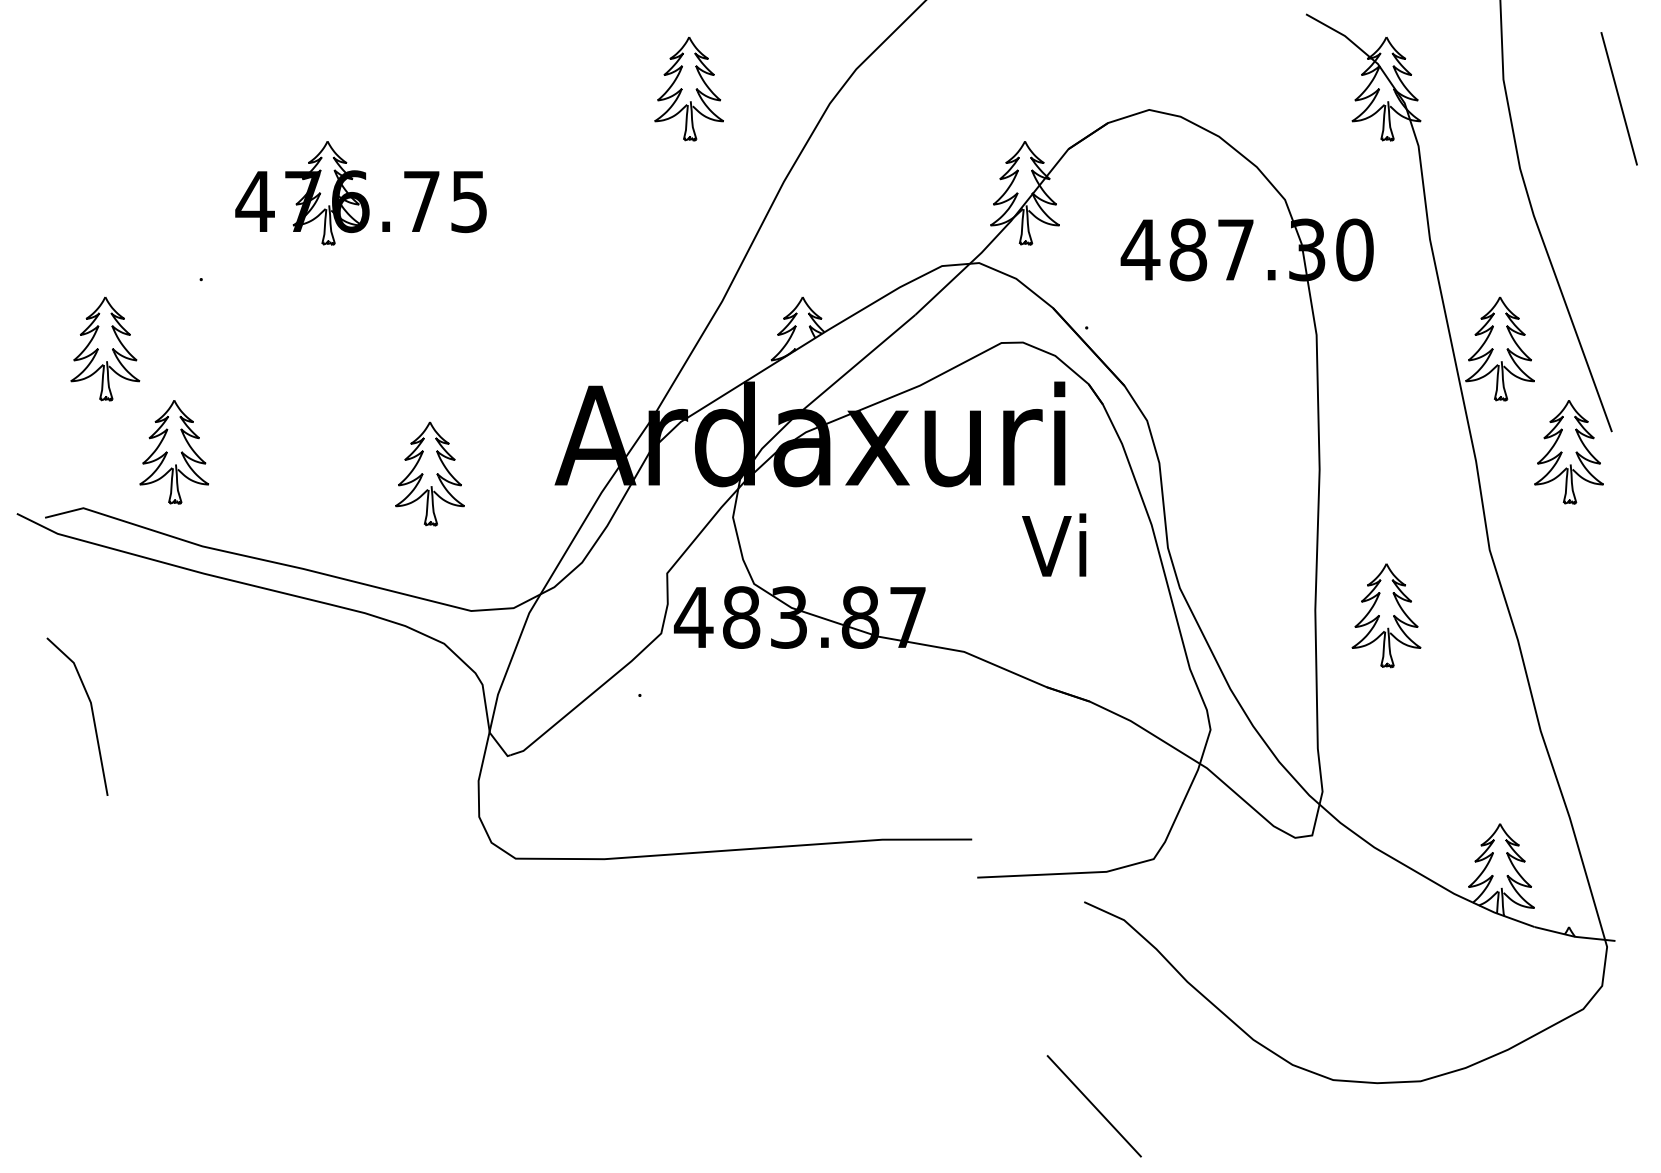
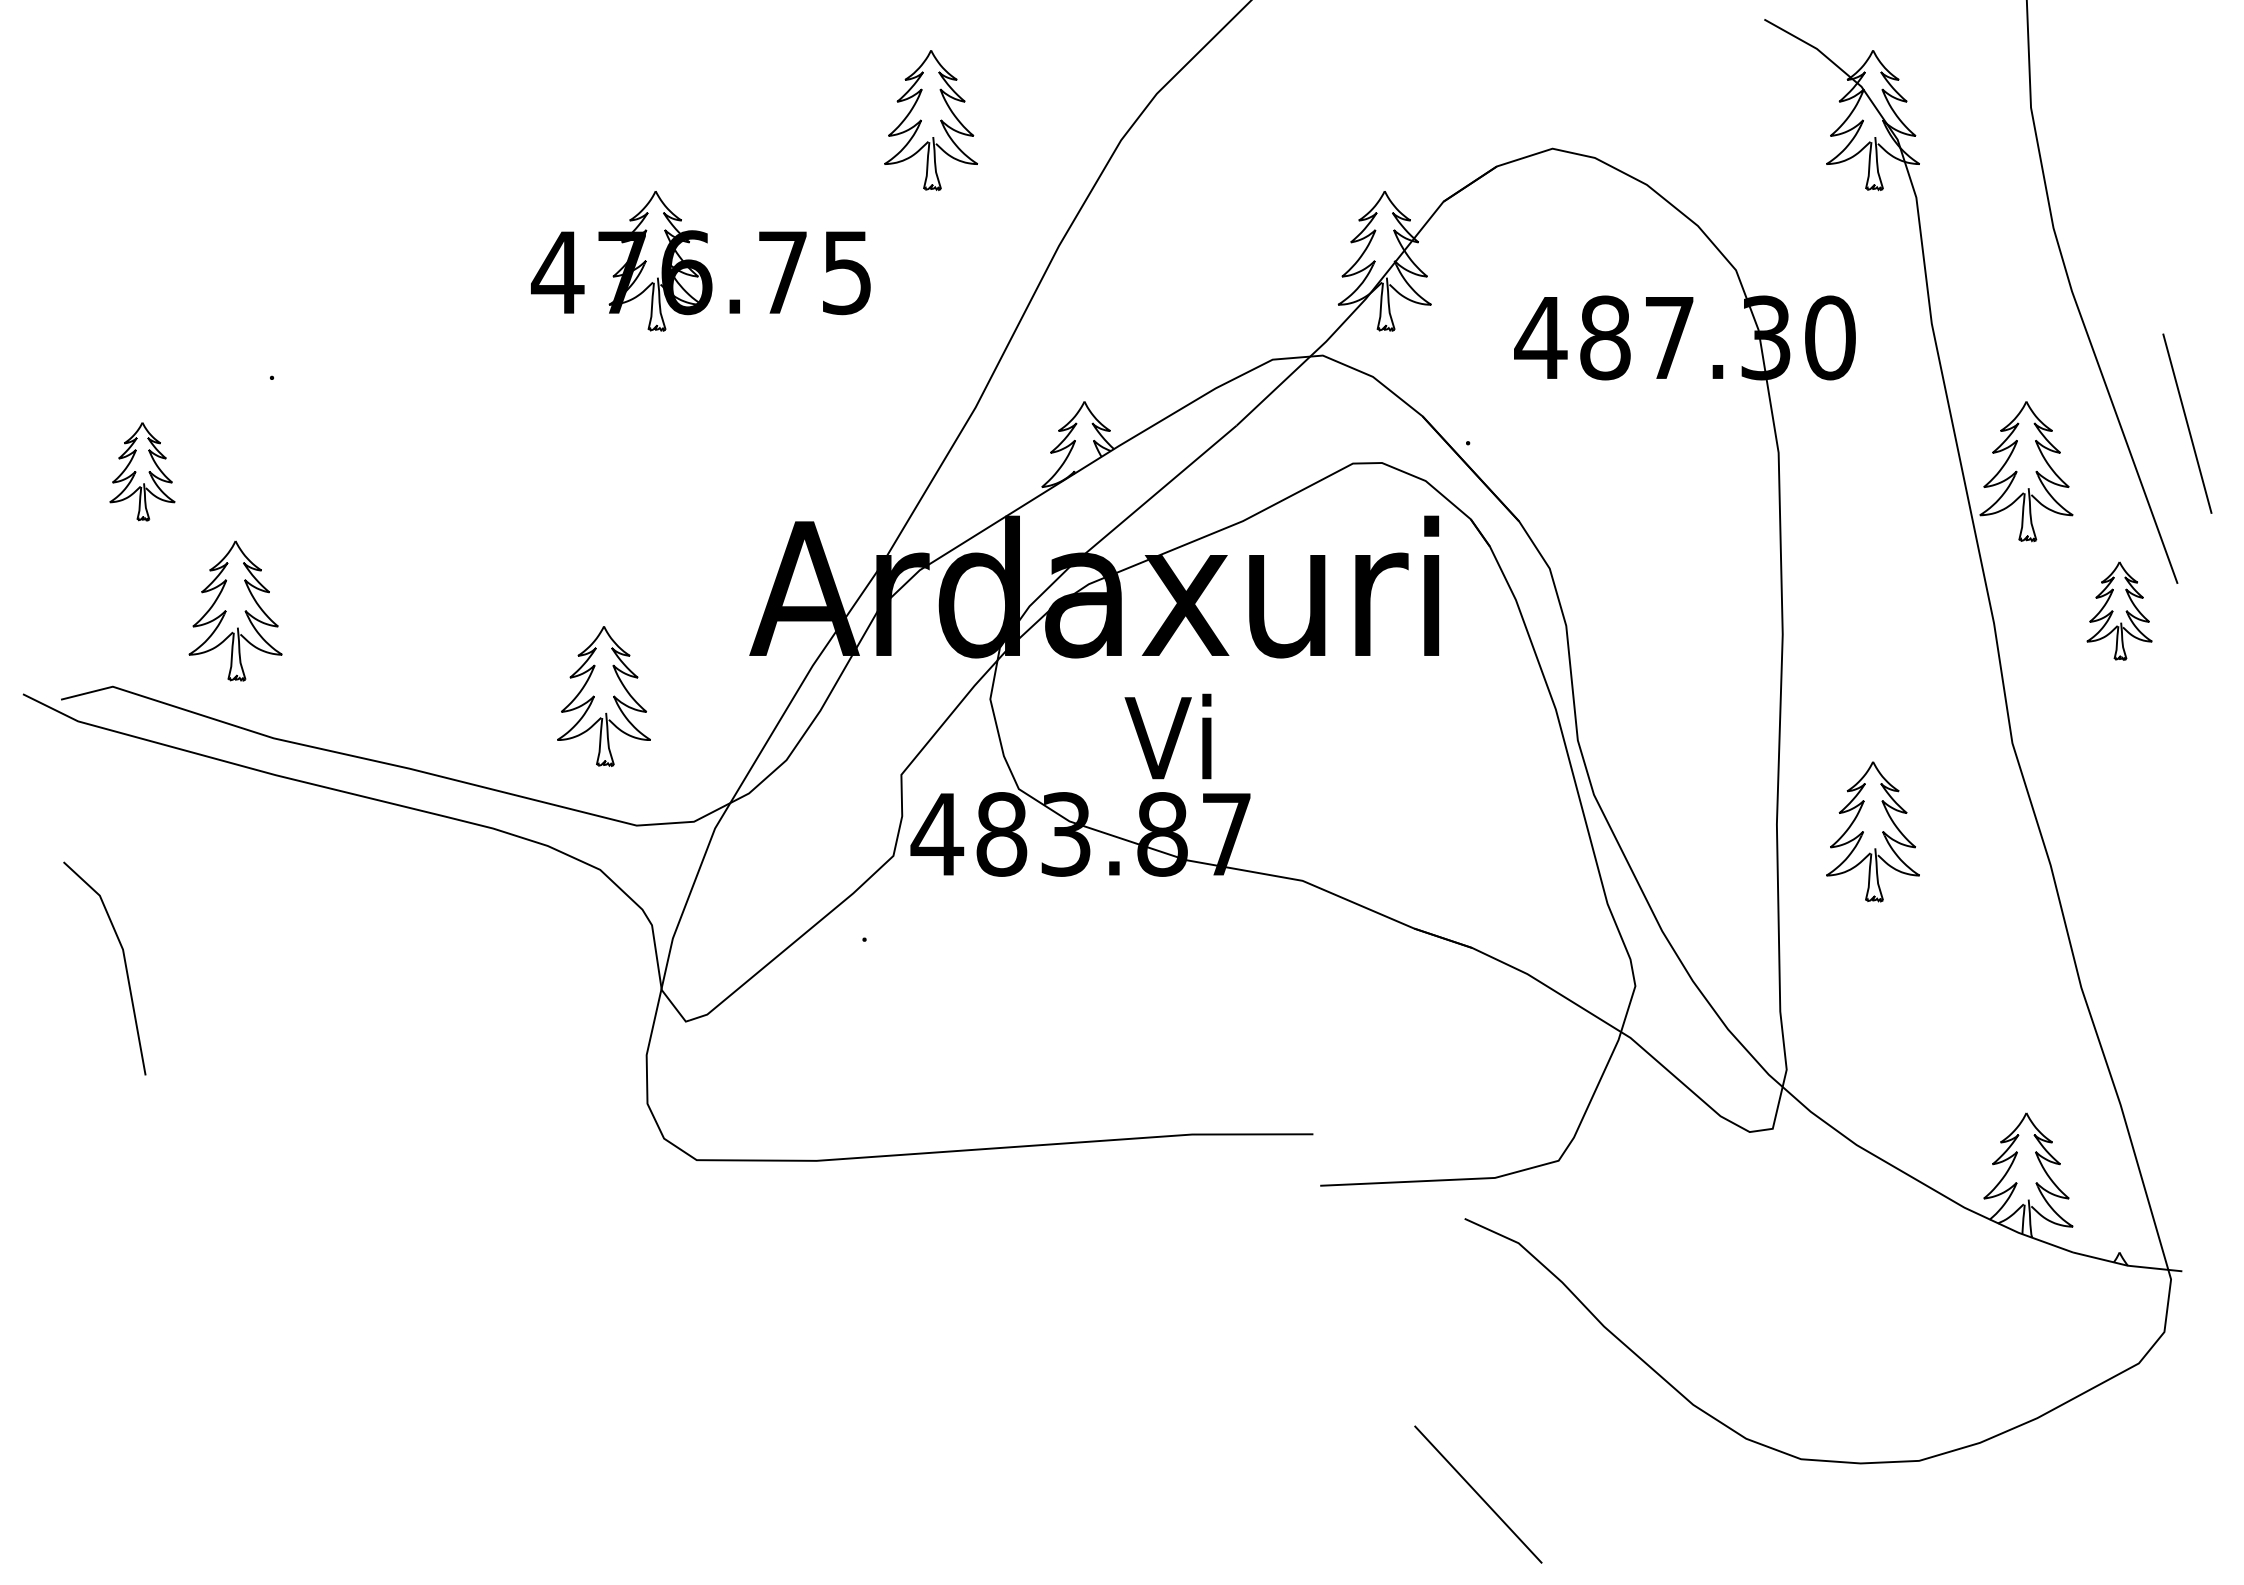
line: (1619, 98) -> (2187, 423), moved
part: (360, 193) -> (700, 261), moved
part: (105, 348) -> (142, 471), size x0.7
part: (1568, 451) -> (2119, 610), size x0.7
part: (429, 473) -> (603, 696), moved
text: (1053, 545) -> (1167, 736), moved

